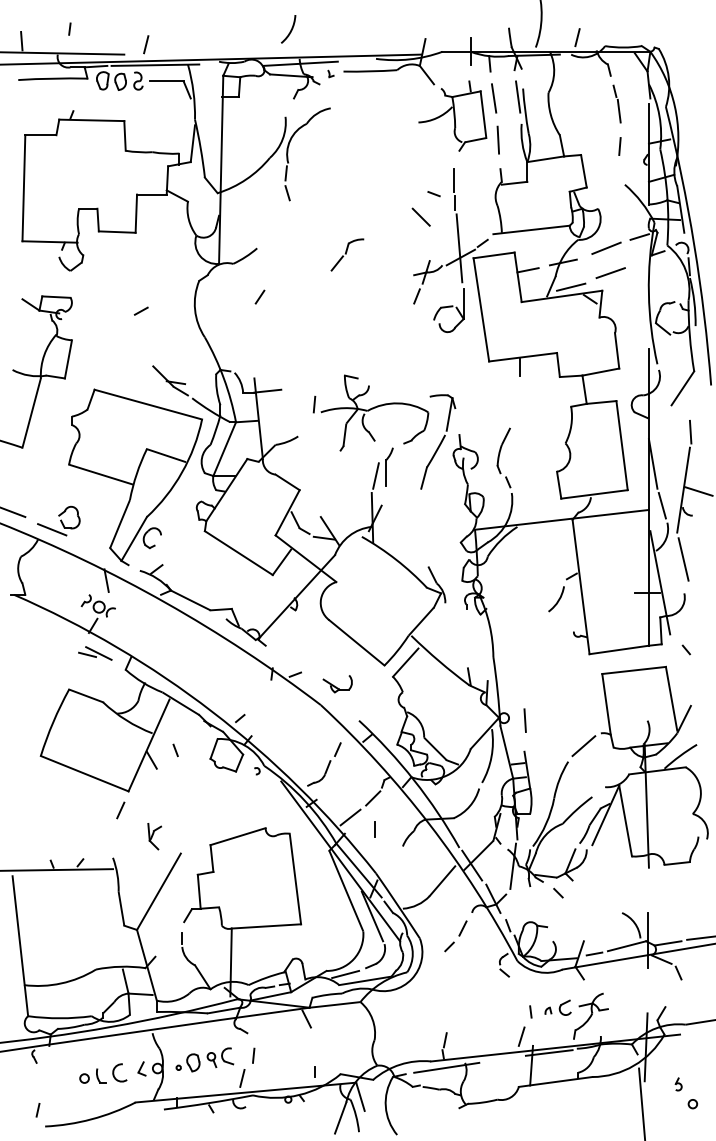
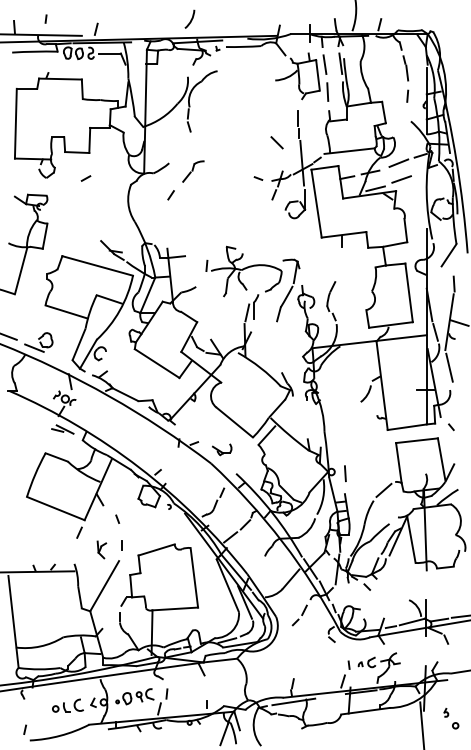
line: (434, 194) -> (258, 178), moved
part: (347, 254) -> (193, 171), moved
line: (140, 311) -> (85, 178), moved
line: (175, 749) -> (117, 518), moved
line: (374, 829) -> (121, 545), moved

